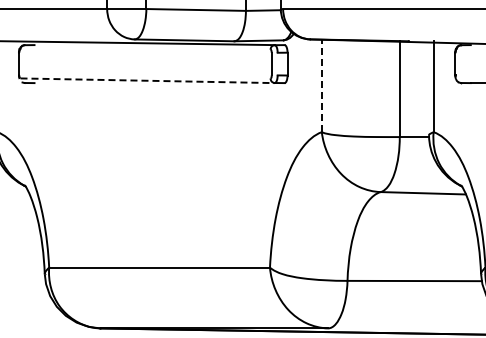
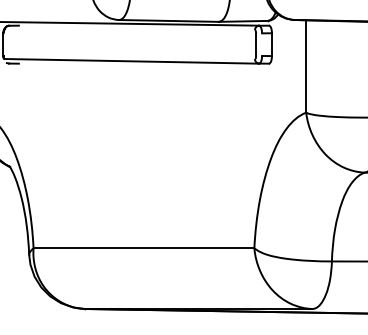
line: (148, 80) -> (132, 61), dashed -> solid
line: (321, 85) -> (305, 66), dashed -> solid

